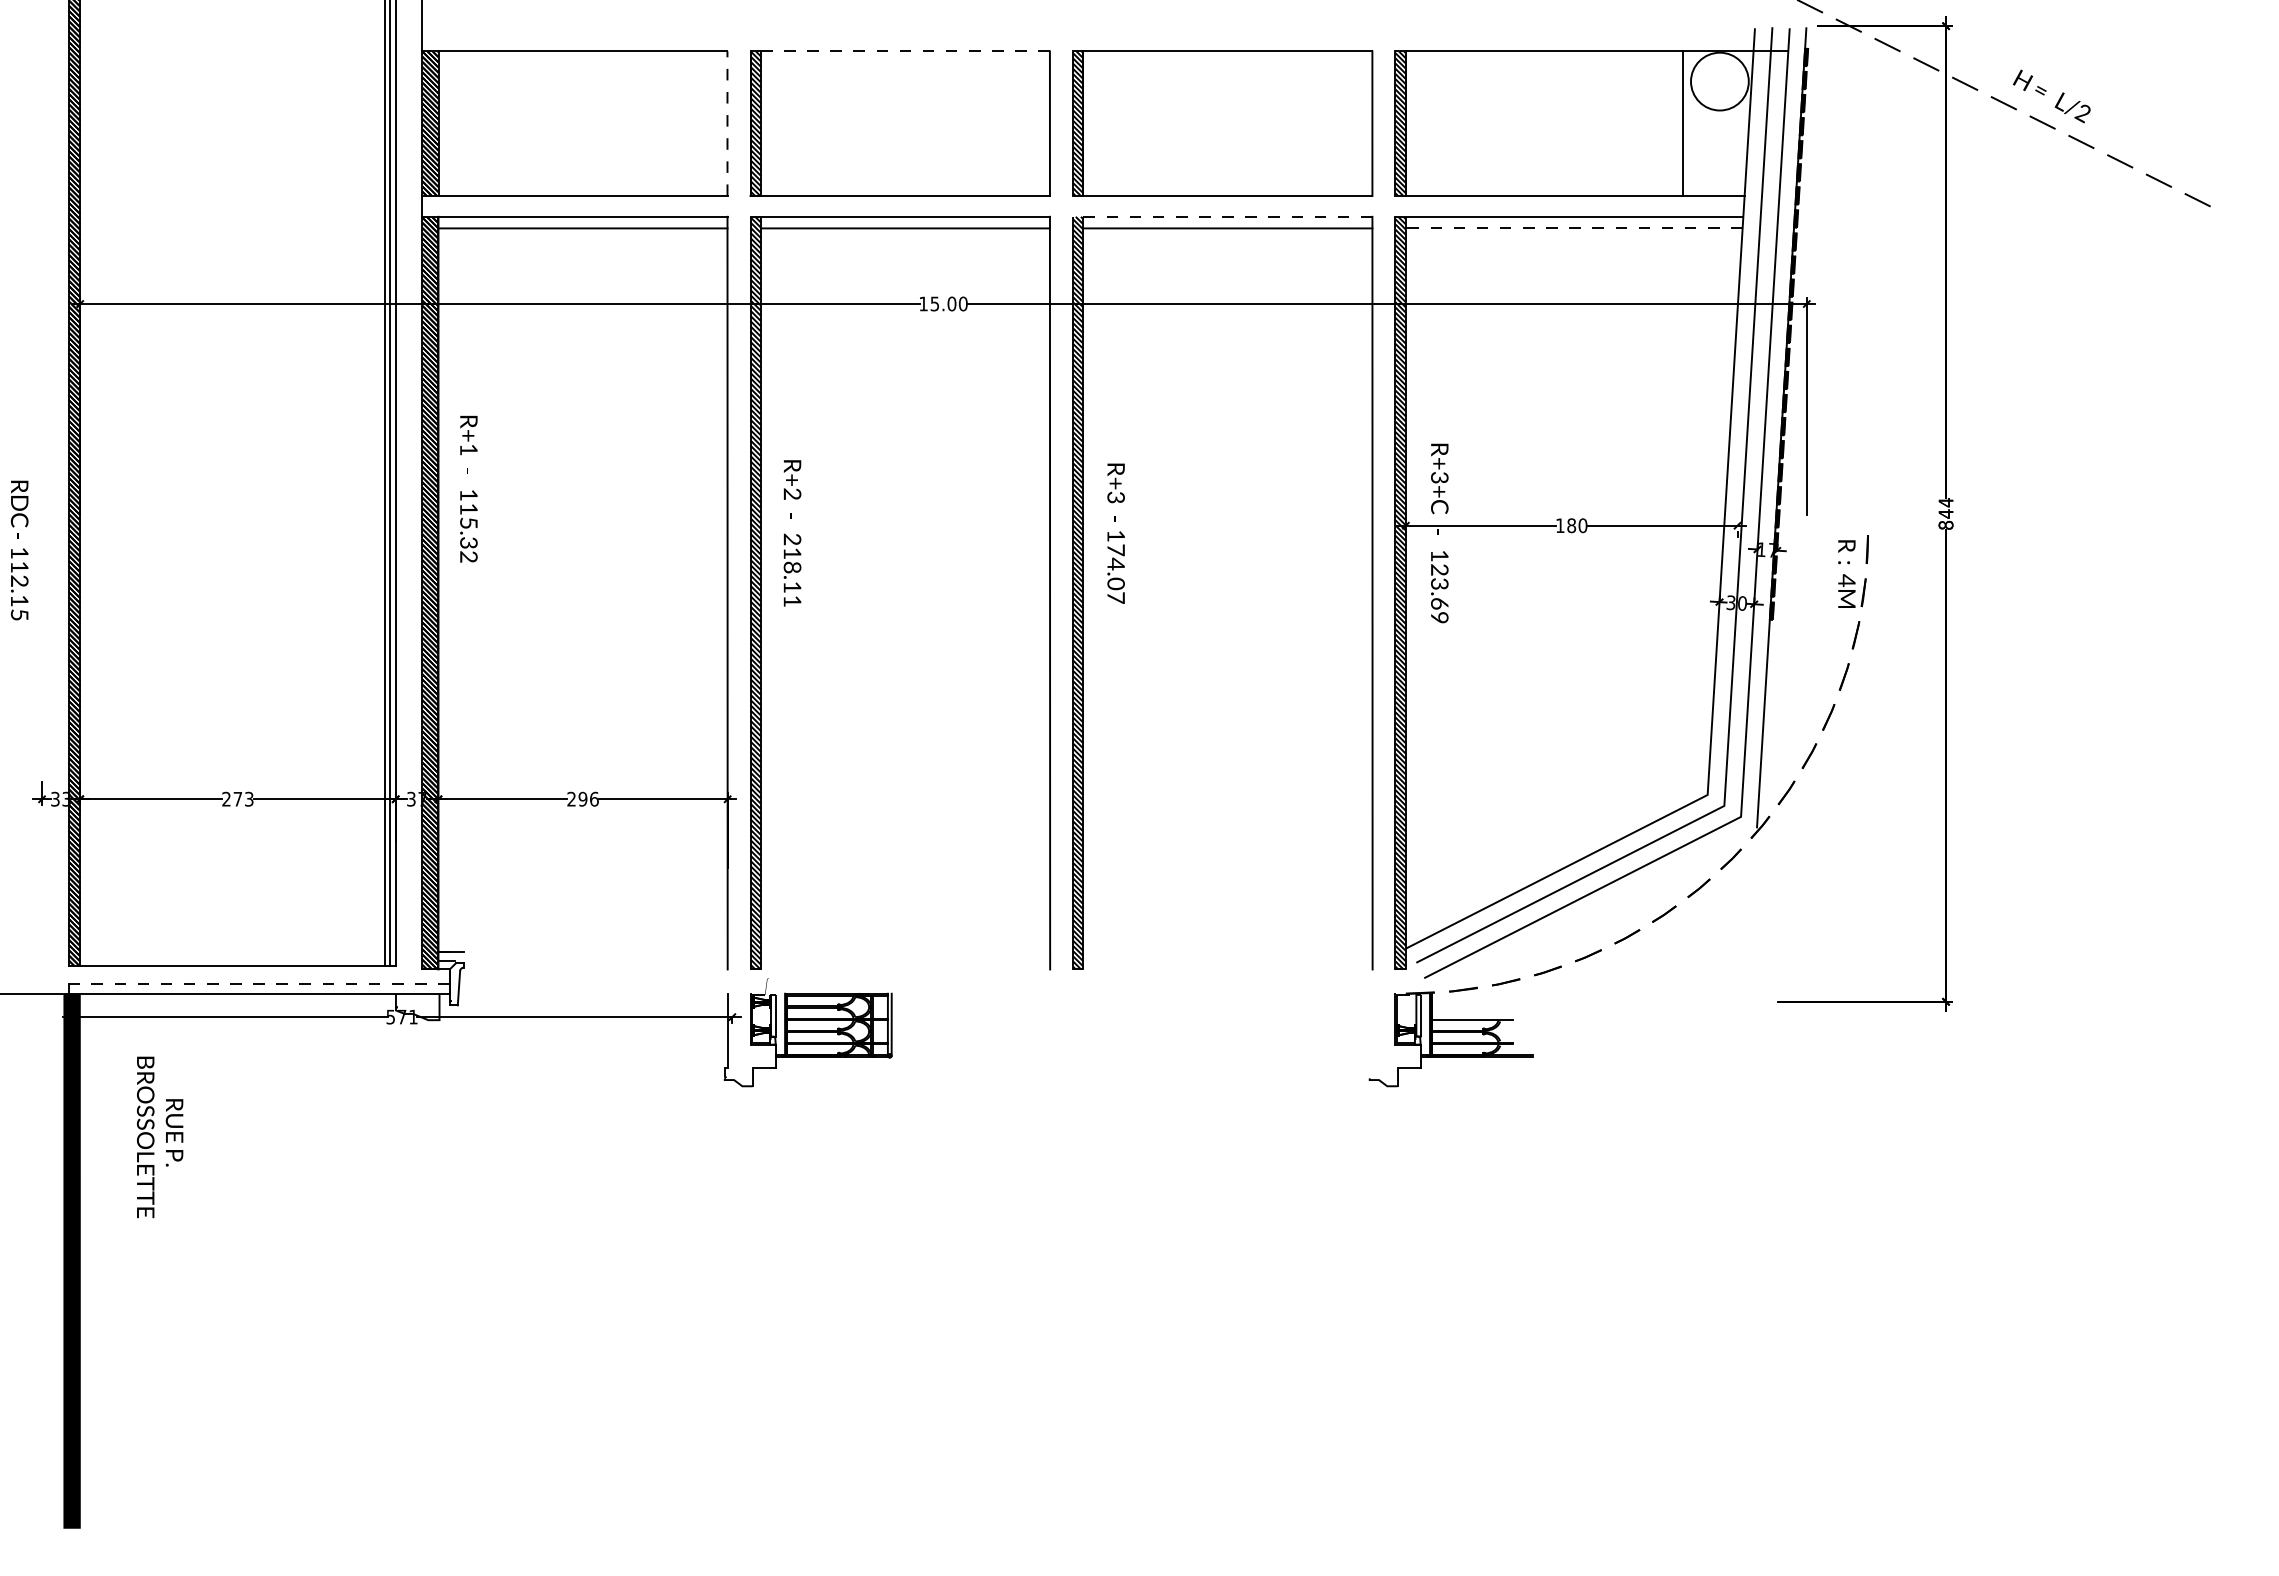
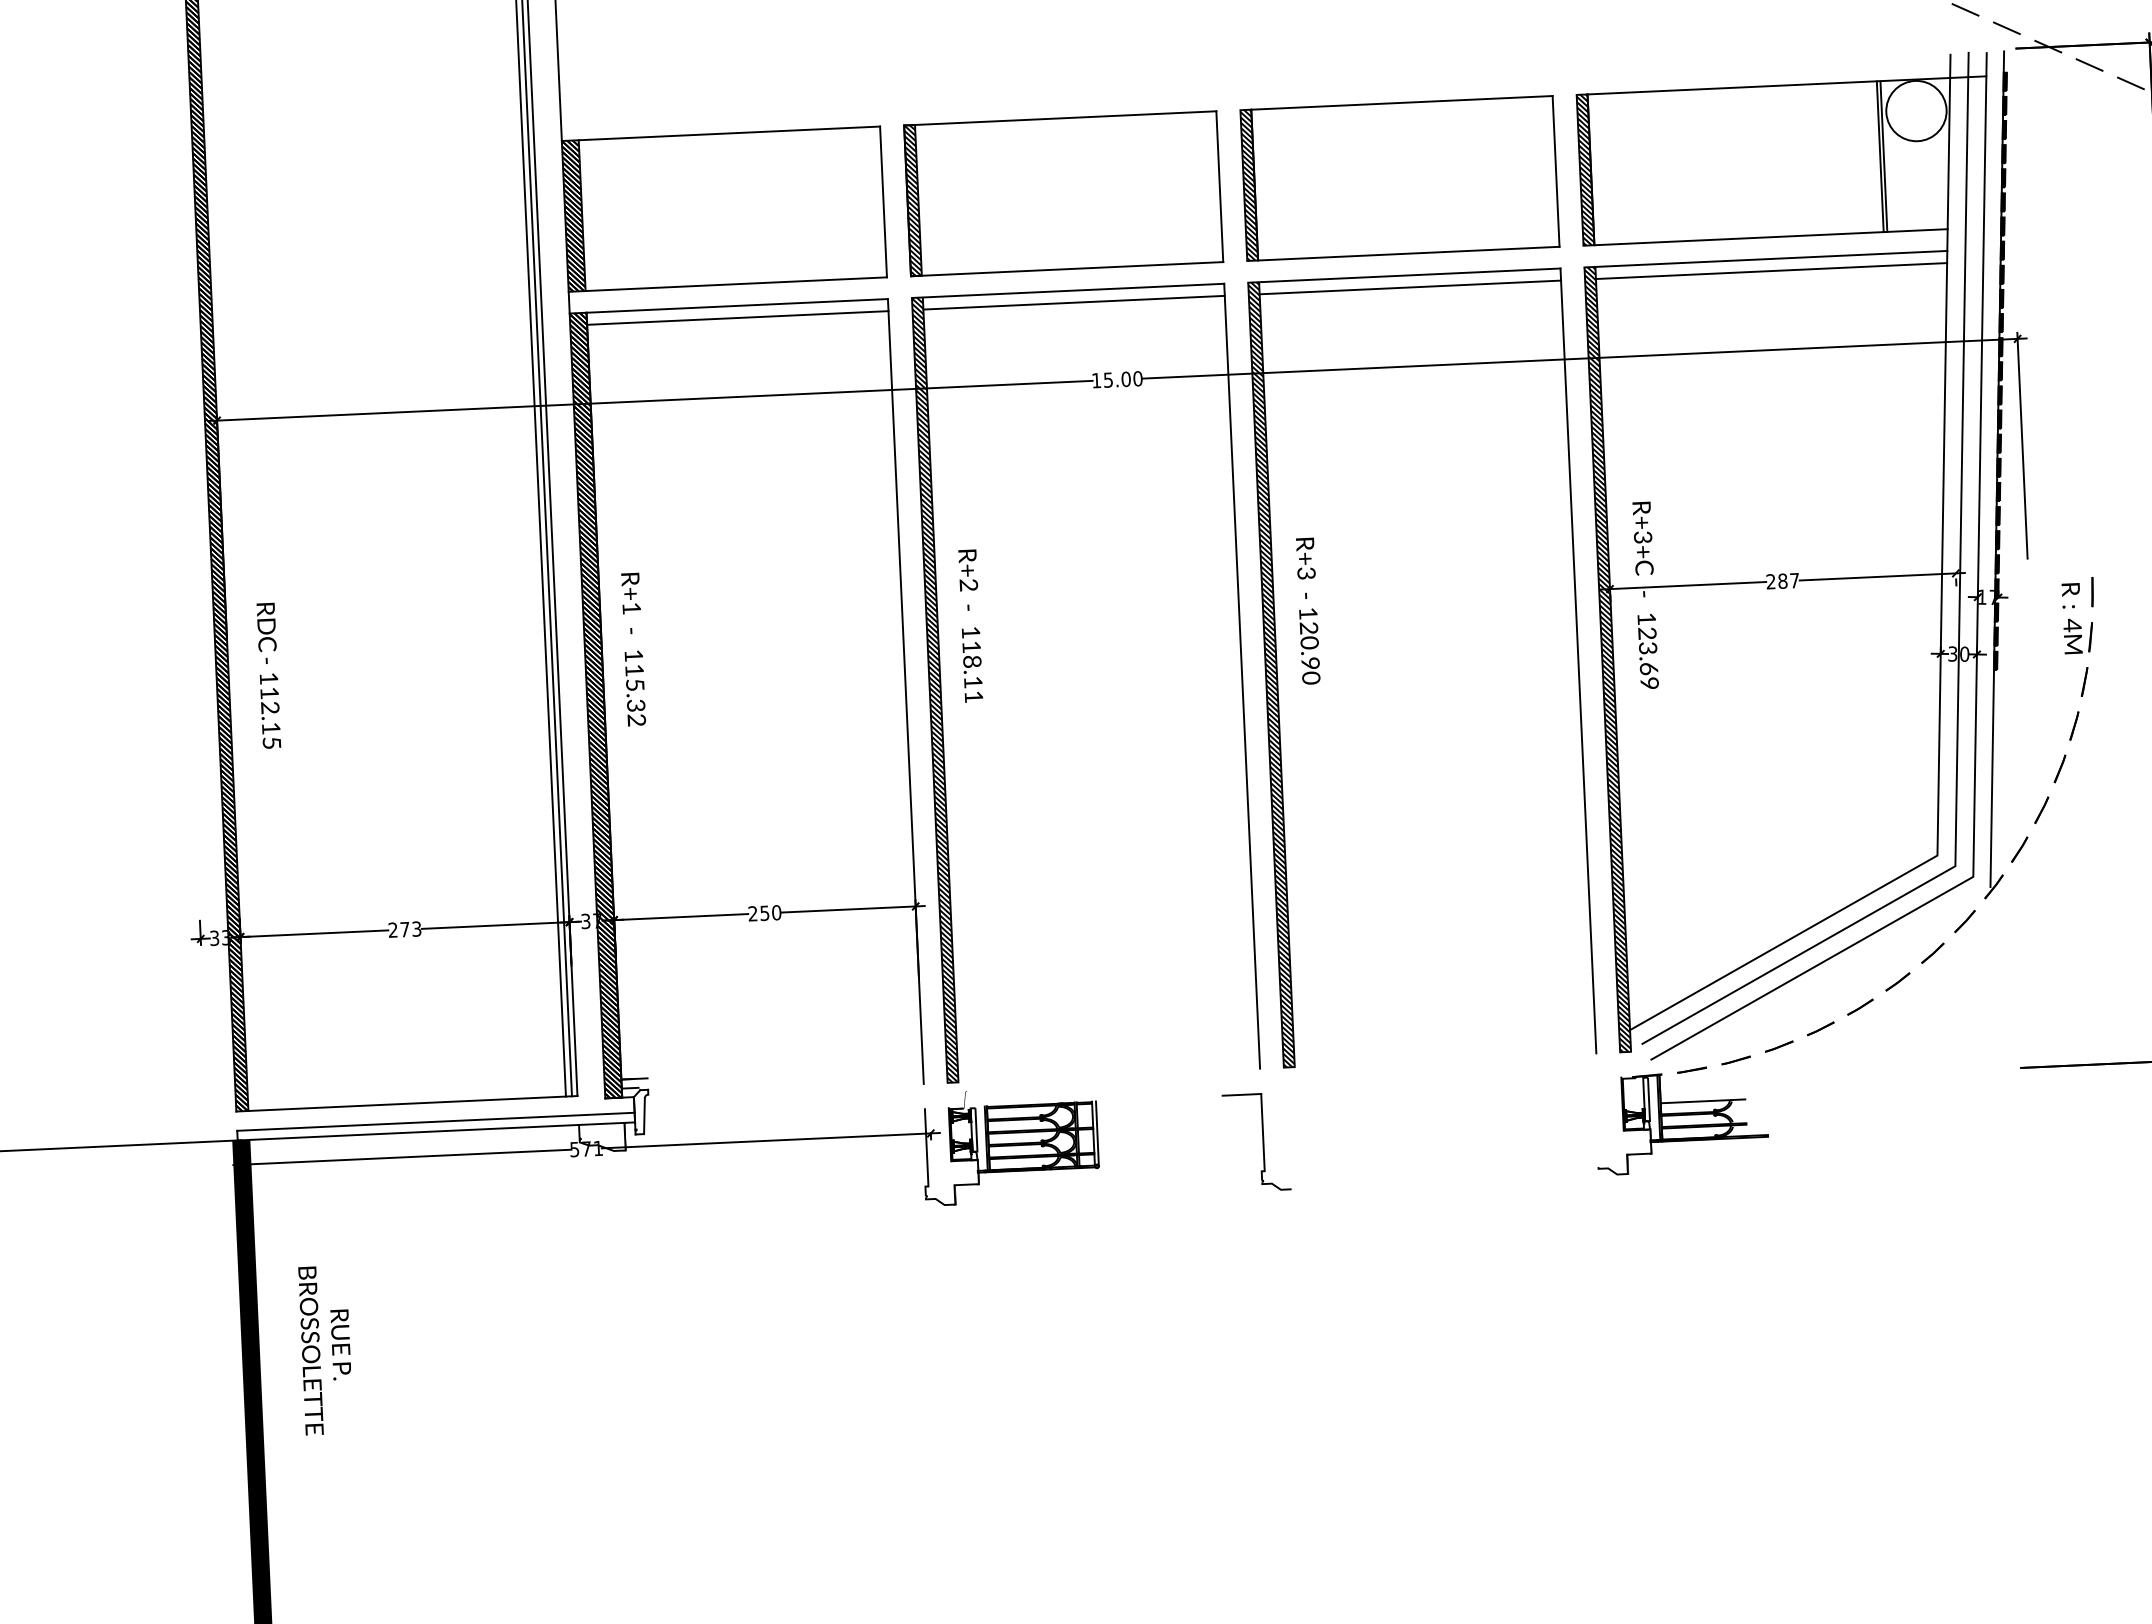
line: (900, 51) -> (1060, 118), dashed -> solid
line: (727, 123) -> (883, 201), dashed -> solid
line: (1686, 123) -> (1883, 156), added
line: (1222, 216) -> (1404, 275), dashed -> solid
line: (1573, 228) -> (1770, 271), dashed -> solid
text: (468, 489) -> (633, 649), moved
text: (1571, 525) -> (1782, 580), 180 -> 287
text: (792, 539) -> (971, 632), 218.11 -> 118.11
text: (19, 550) -> (268, 675), moved
text: (1115, 574) -> (1309, 653), 174.07 -> 120.90
text: (588, 798) -> (770, 912), 296 -> 250
line: (259, 984) -> (436, 1121), dashed -> solid
part: (1043, 1040) -> (1256, 1143), added
text: (160, 1137) -> (326, 1350), moved

